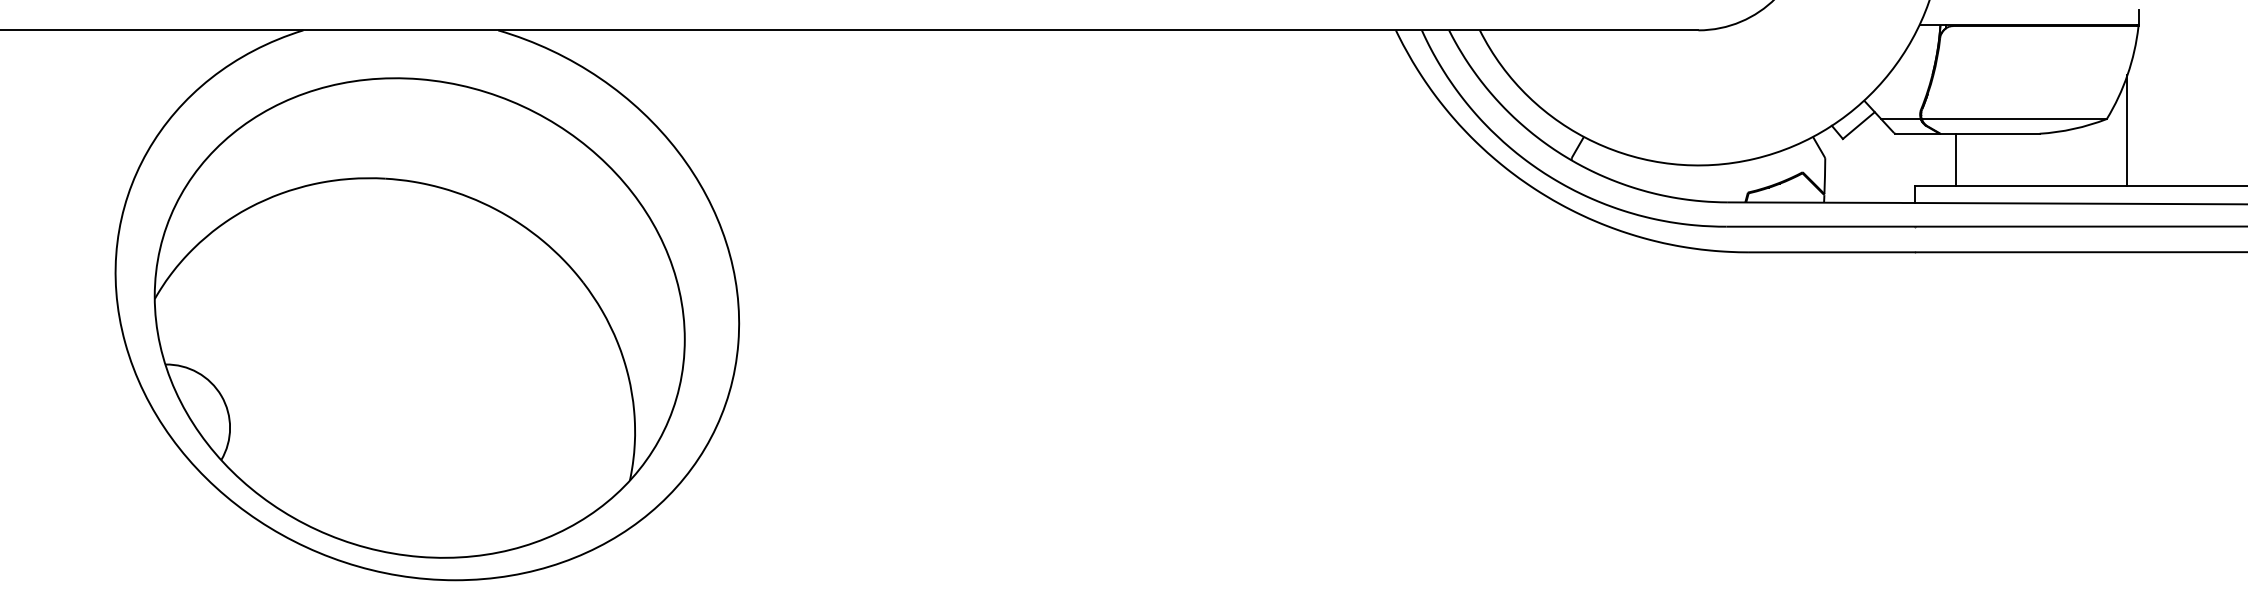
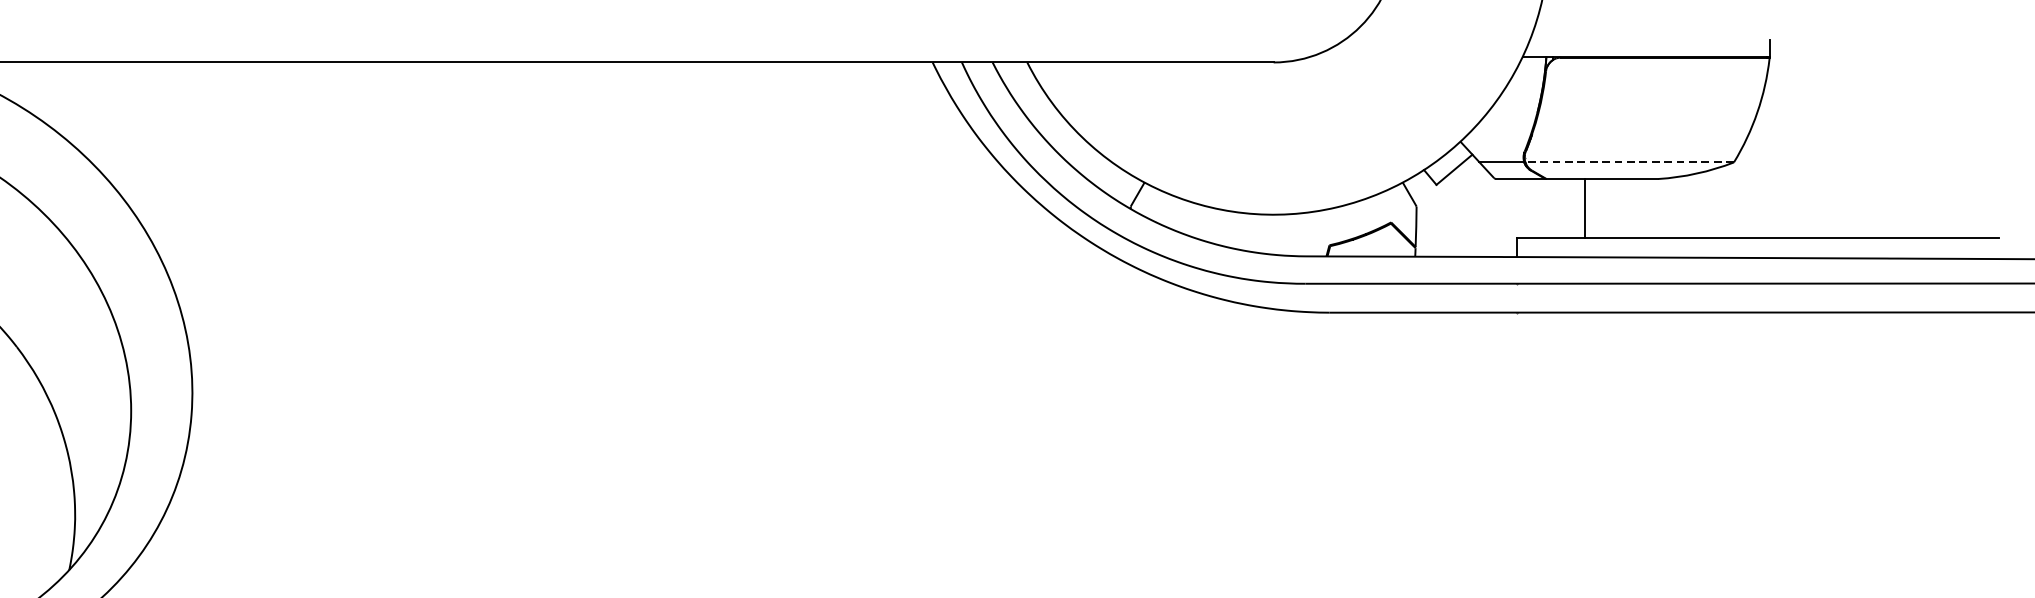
line: (2014, 119) -> (1629, 162), solid -> dashed
line: (2127, 130) -> (1757, 175), removed
line: (1955, 159) -> (1584, 208), moved

